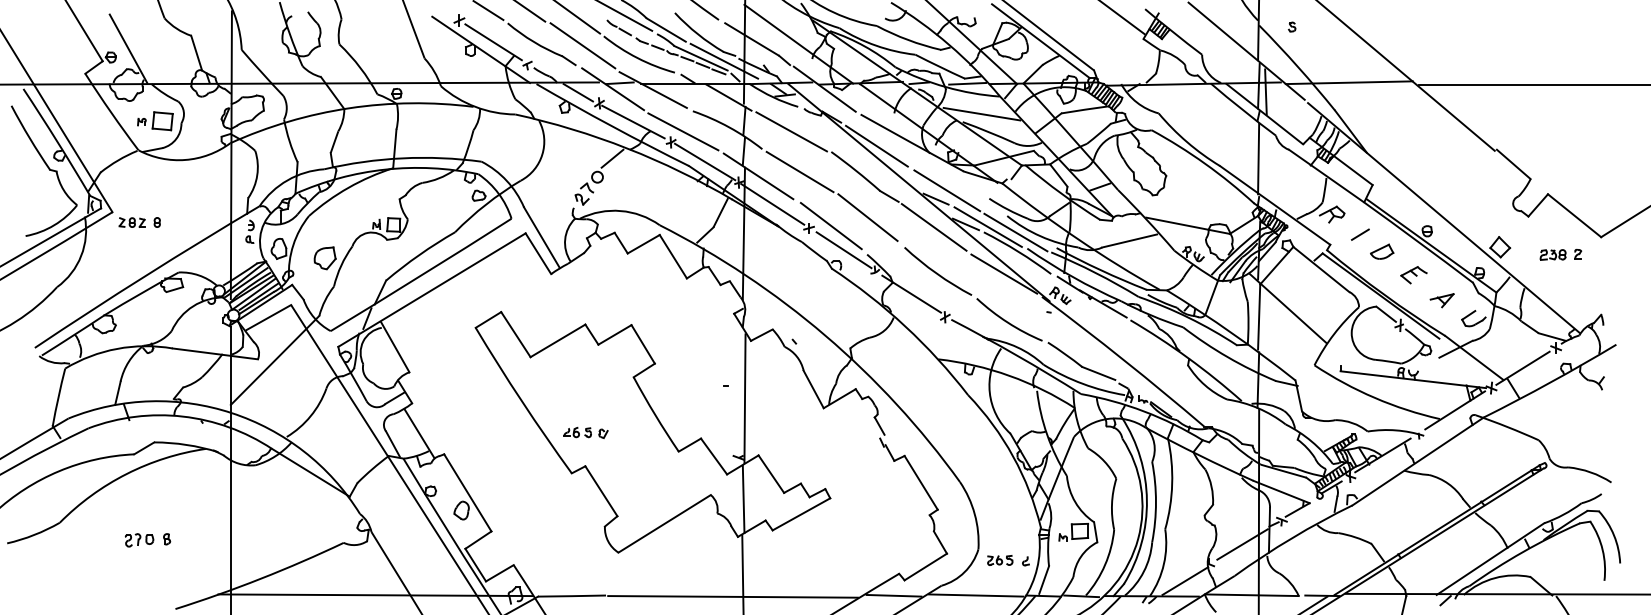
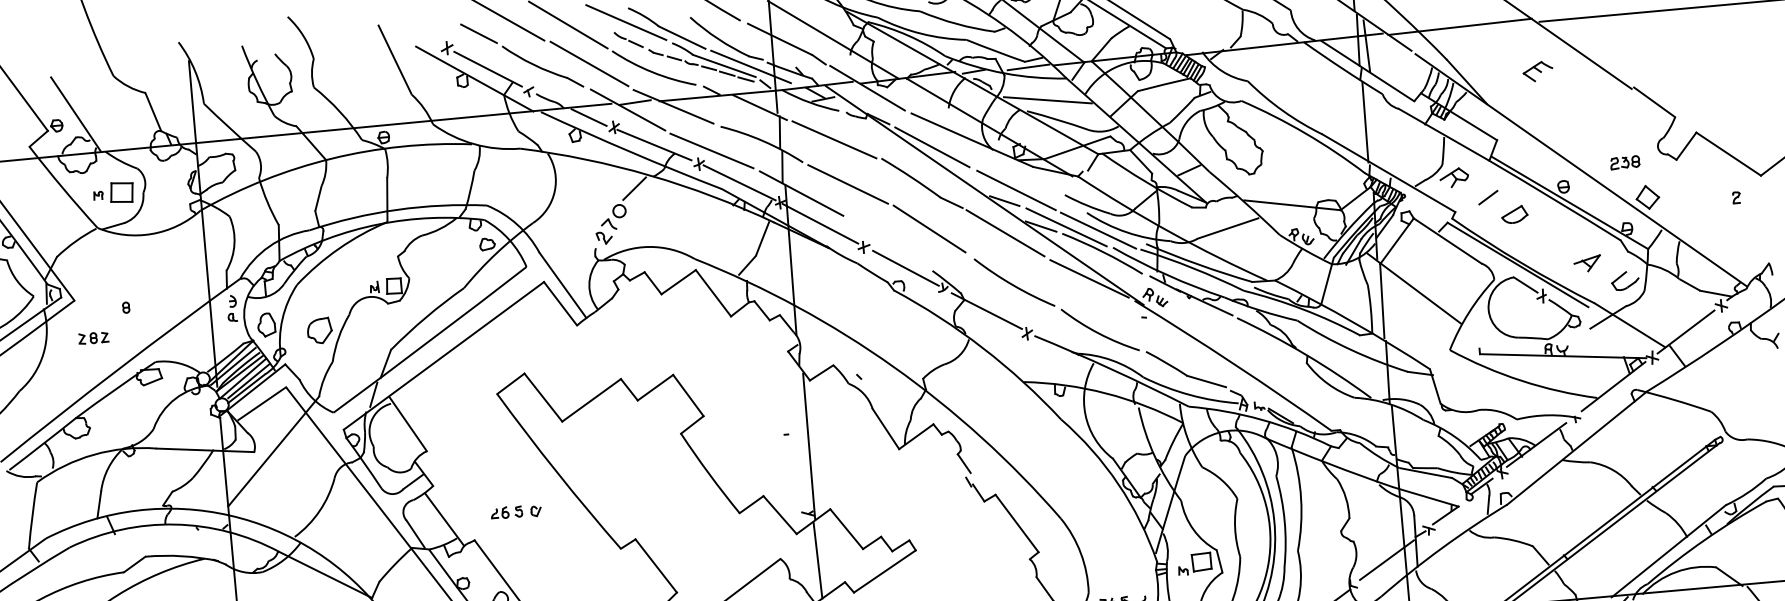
part: (131, 222) -> (92, 338), moved
line: (830, 225) -> (888, 241), removed
part: (1552, 254) -> (1624, 162), moved
part: (1413, 275) -> (1537, 72), moved
part: (585, 432) -> (515, 511), moved

